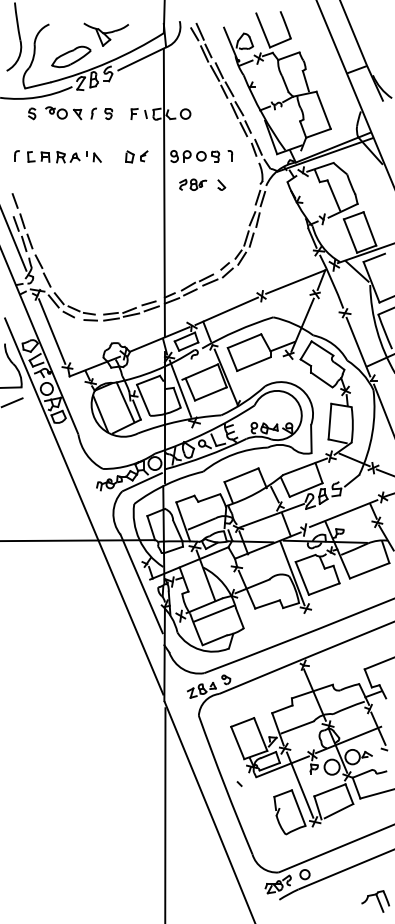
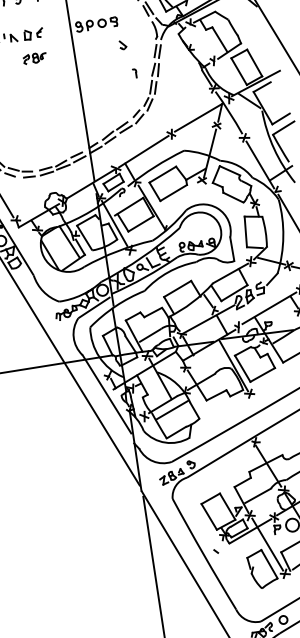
part: (230, 155) -> (135, 73), moved
part: (136, 156) -> (33, 33), moved
part: (193, 184) -> (35, 58), moved

